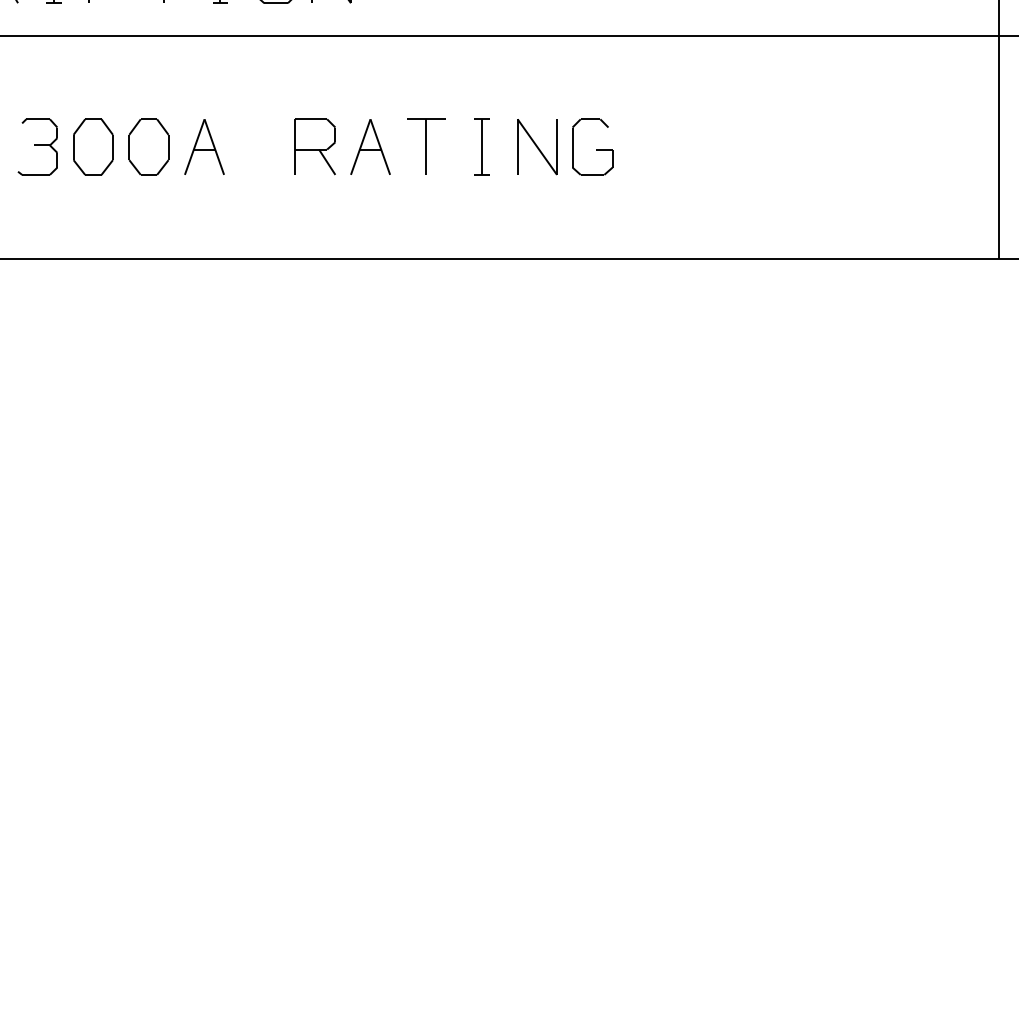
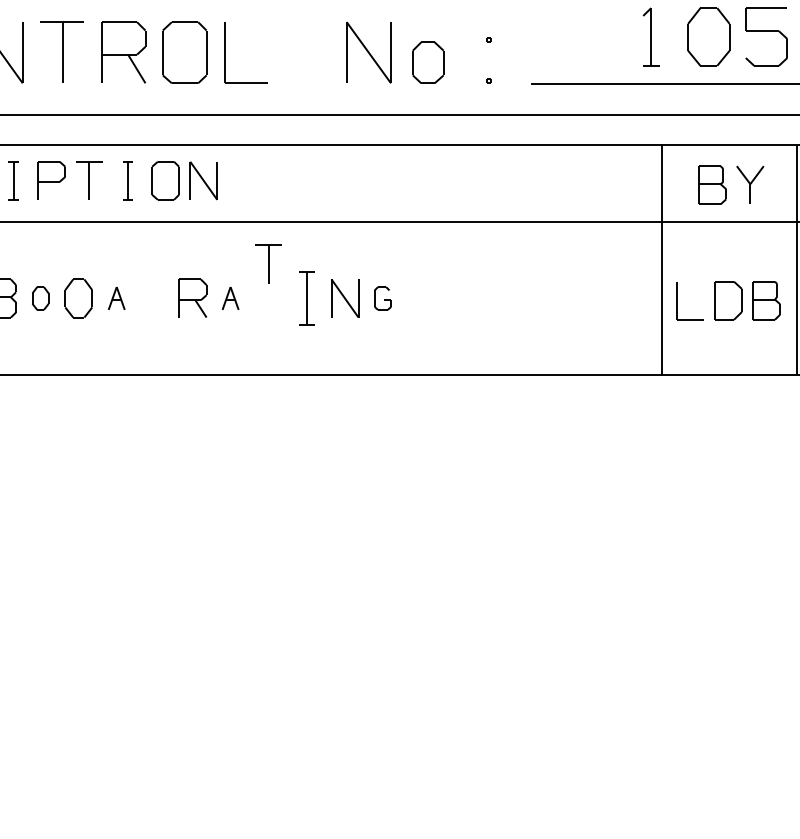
part: (425, 145) -> (268, 263), moved
part: (93, 147) -> (40, 298), size x0.6
part: (203, 147) -> (116, 298), size x0.6
part: (370, 147) -> (230, 298), size x0.6
part: (481, 147) -> (306, 298), size x1.4
part: (591, 147) -> (382, 298), size x0.6

